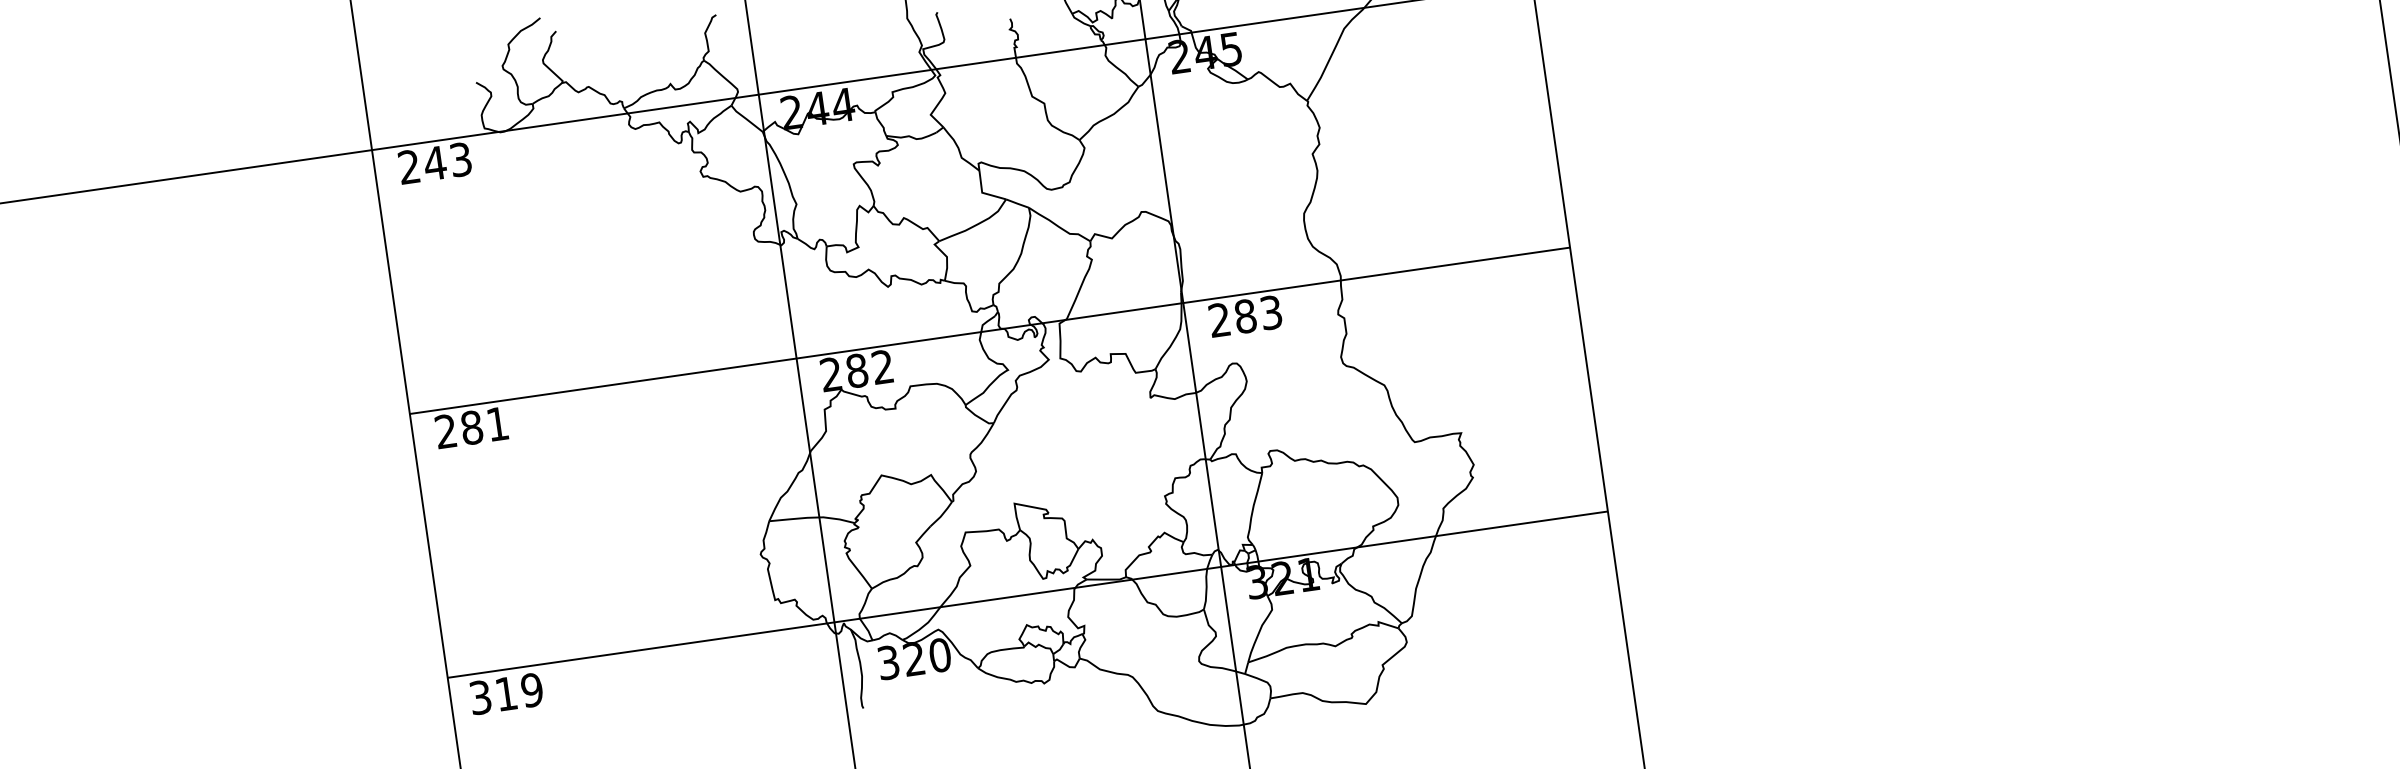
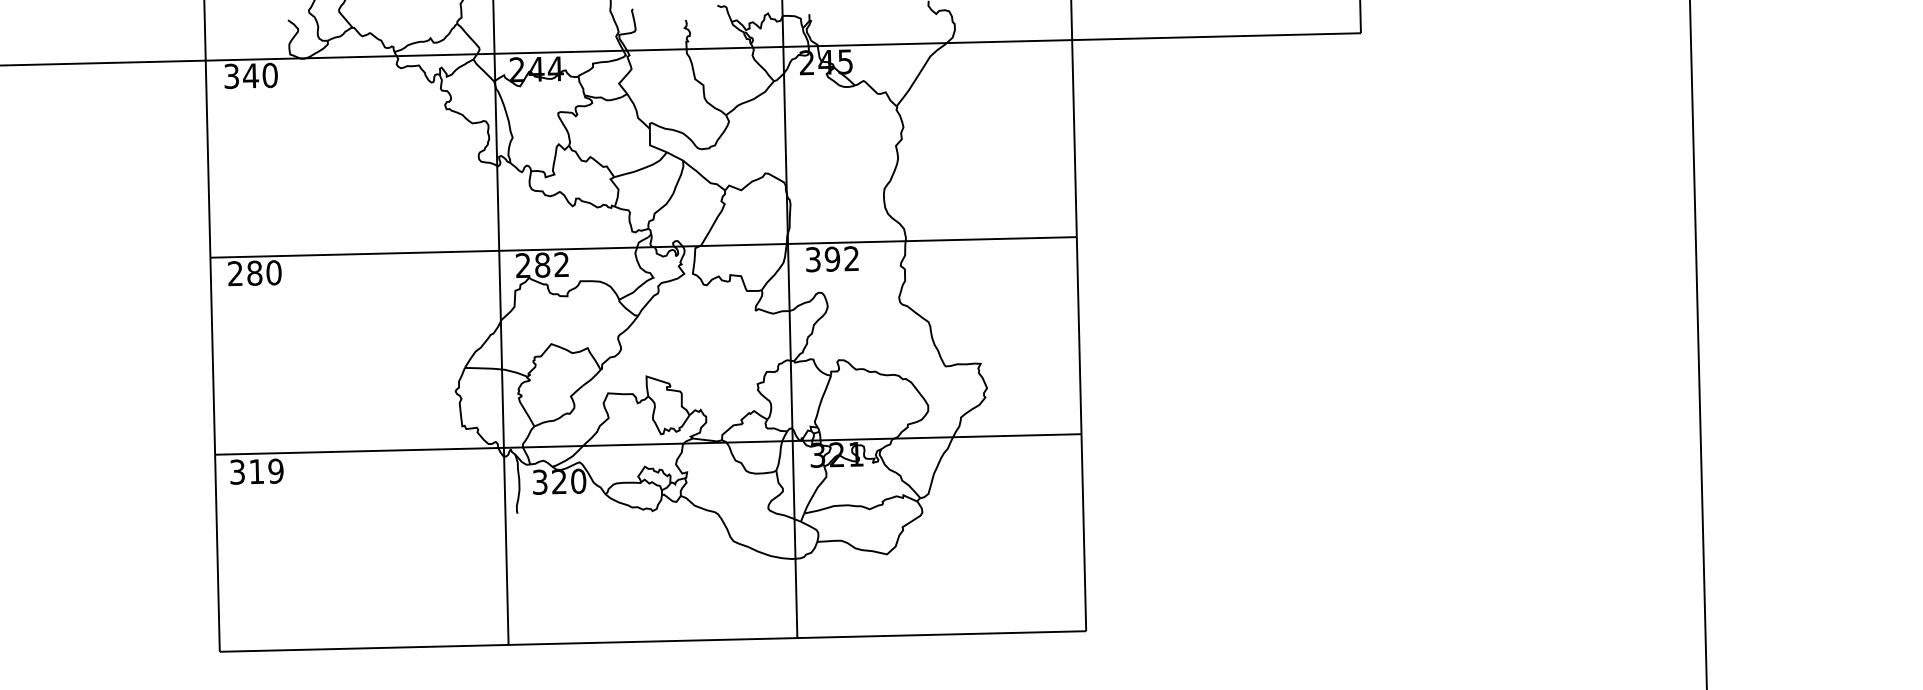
text: (434, 162) -> (250, 75), 243 -> 340
text: (1245, 316) -> (832, 259), 283 -> 392
text: (496, 423) -> (273, 272), 281 -> 280

